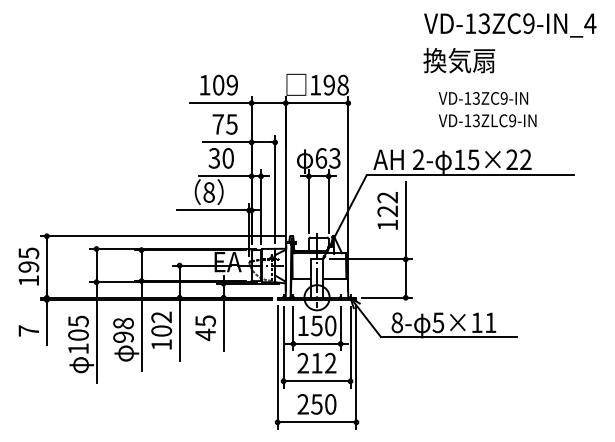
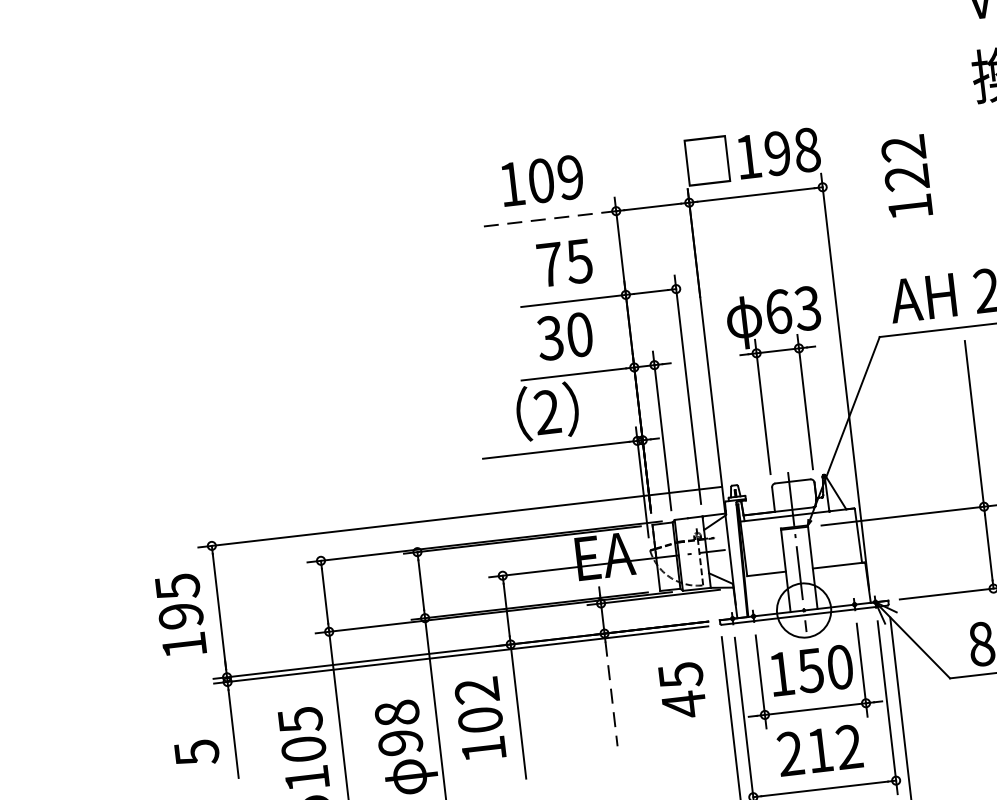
line: (220, 103) -> (549, 219), solid -> dashed
text: (208, 192) -> (546, 412), 8 -> 2
text: (387, 210) -> (906, 176), moved
line: (223, 326) -> (611, 695), solid -> dashed
text: (205, 328) -> (682, 691), moved
text: (28, 330) -> (195, 751), 7 -> 5

